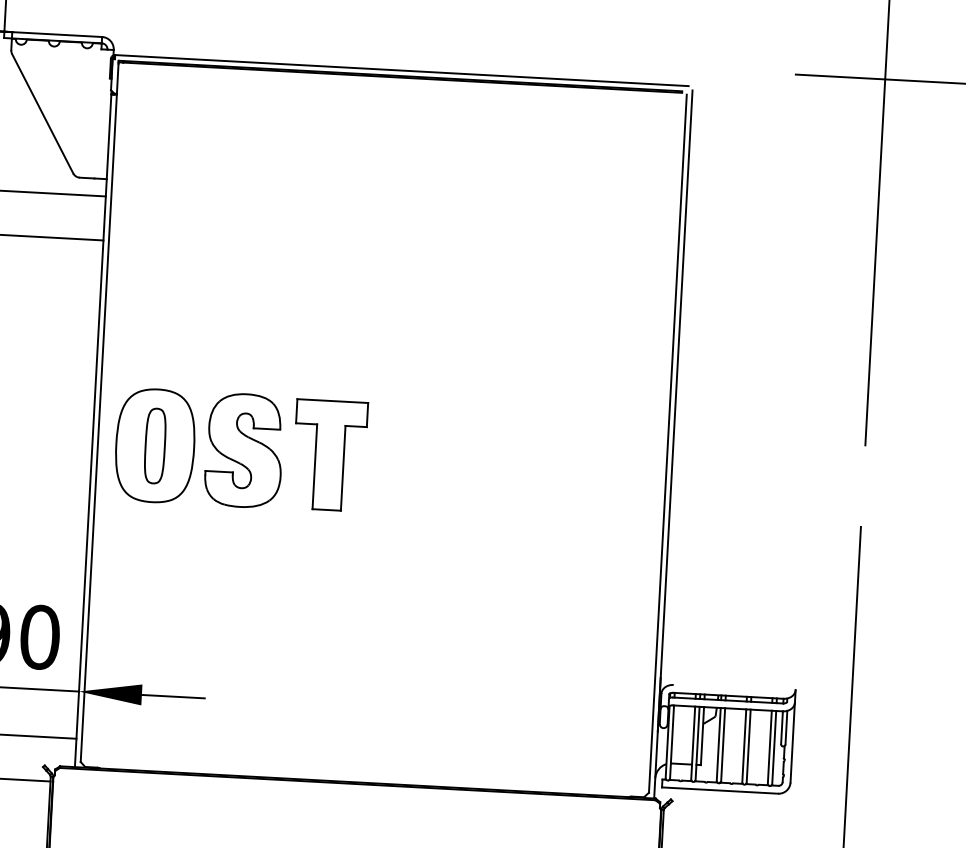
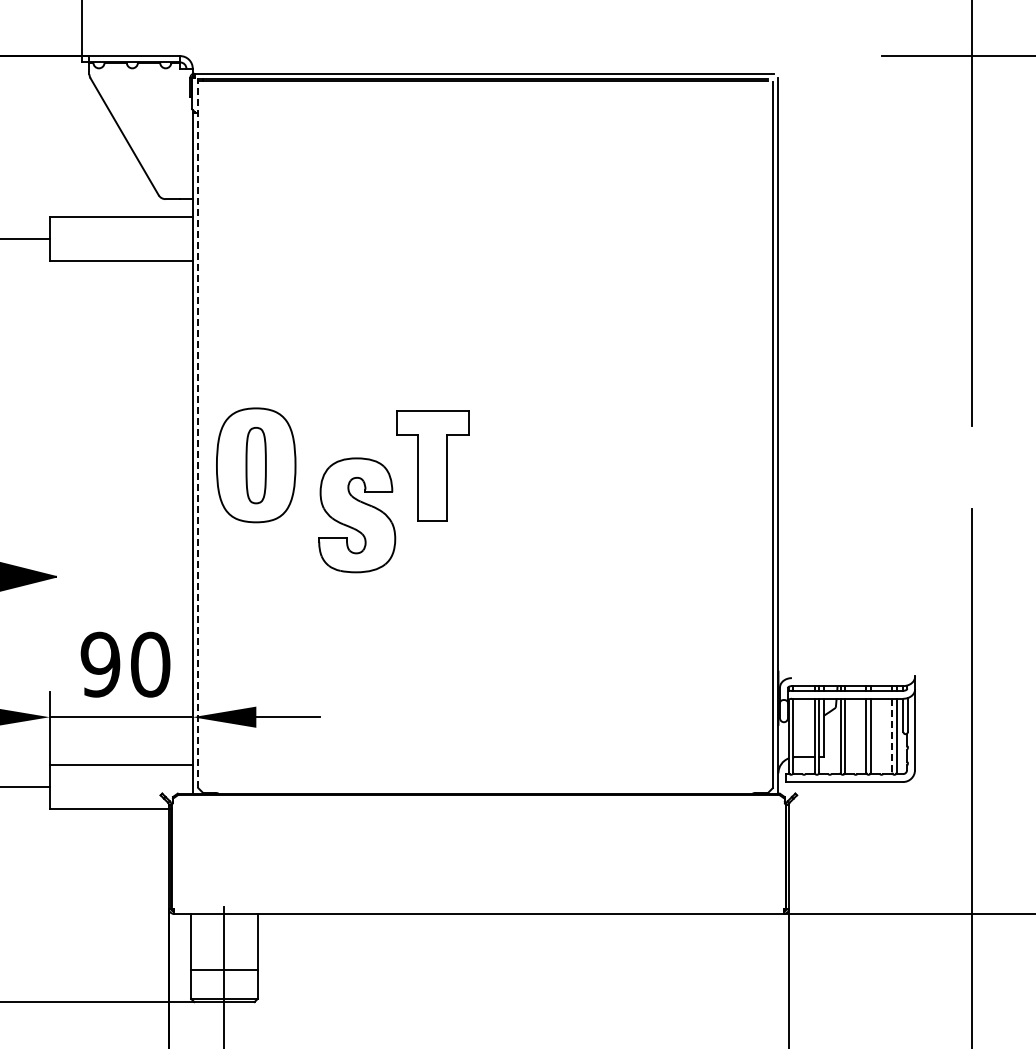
line: (99, 413) -> (198, 435), solid -> dashed
part: (244, 450) -> (357, 515), moved
line: (770, 747) -> (892, 735), solid -> dashed

